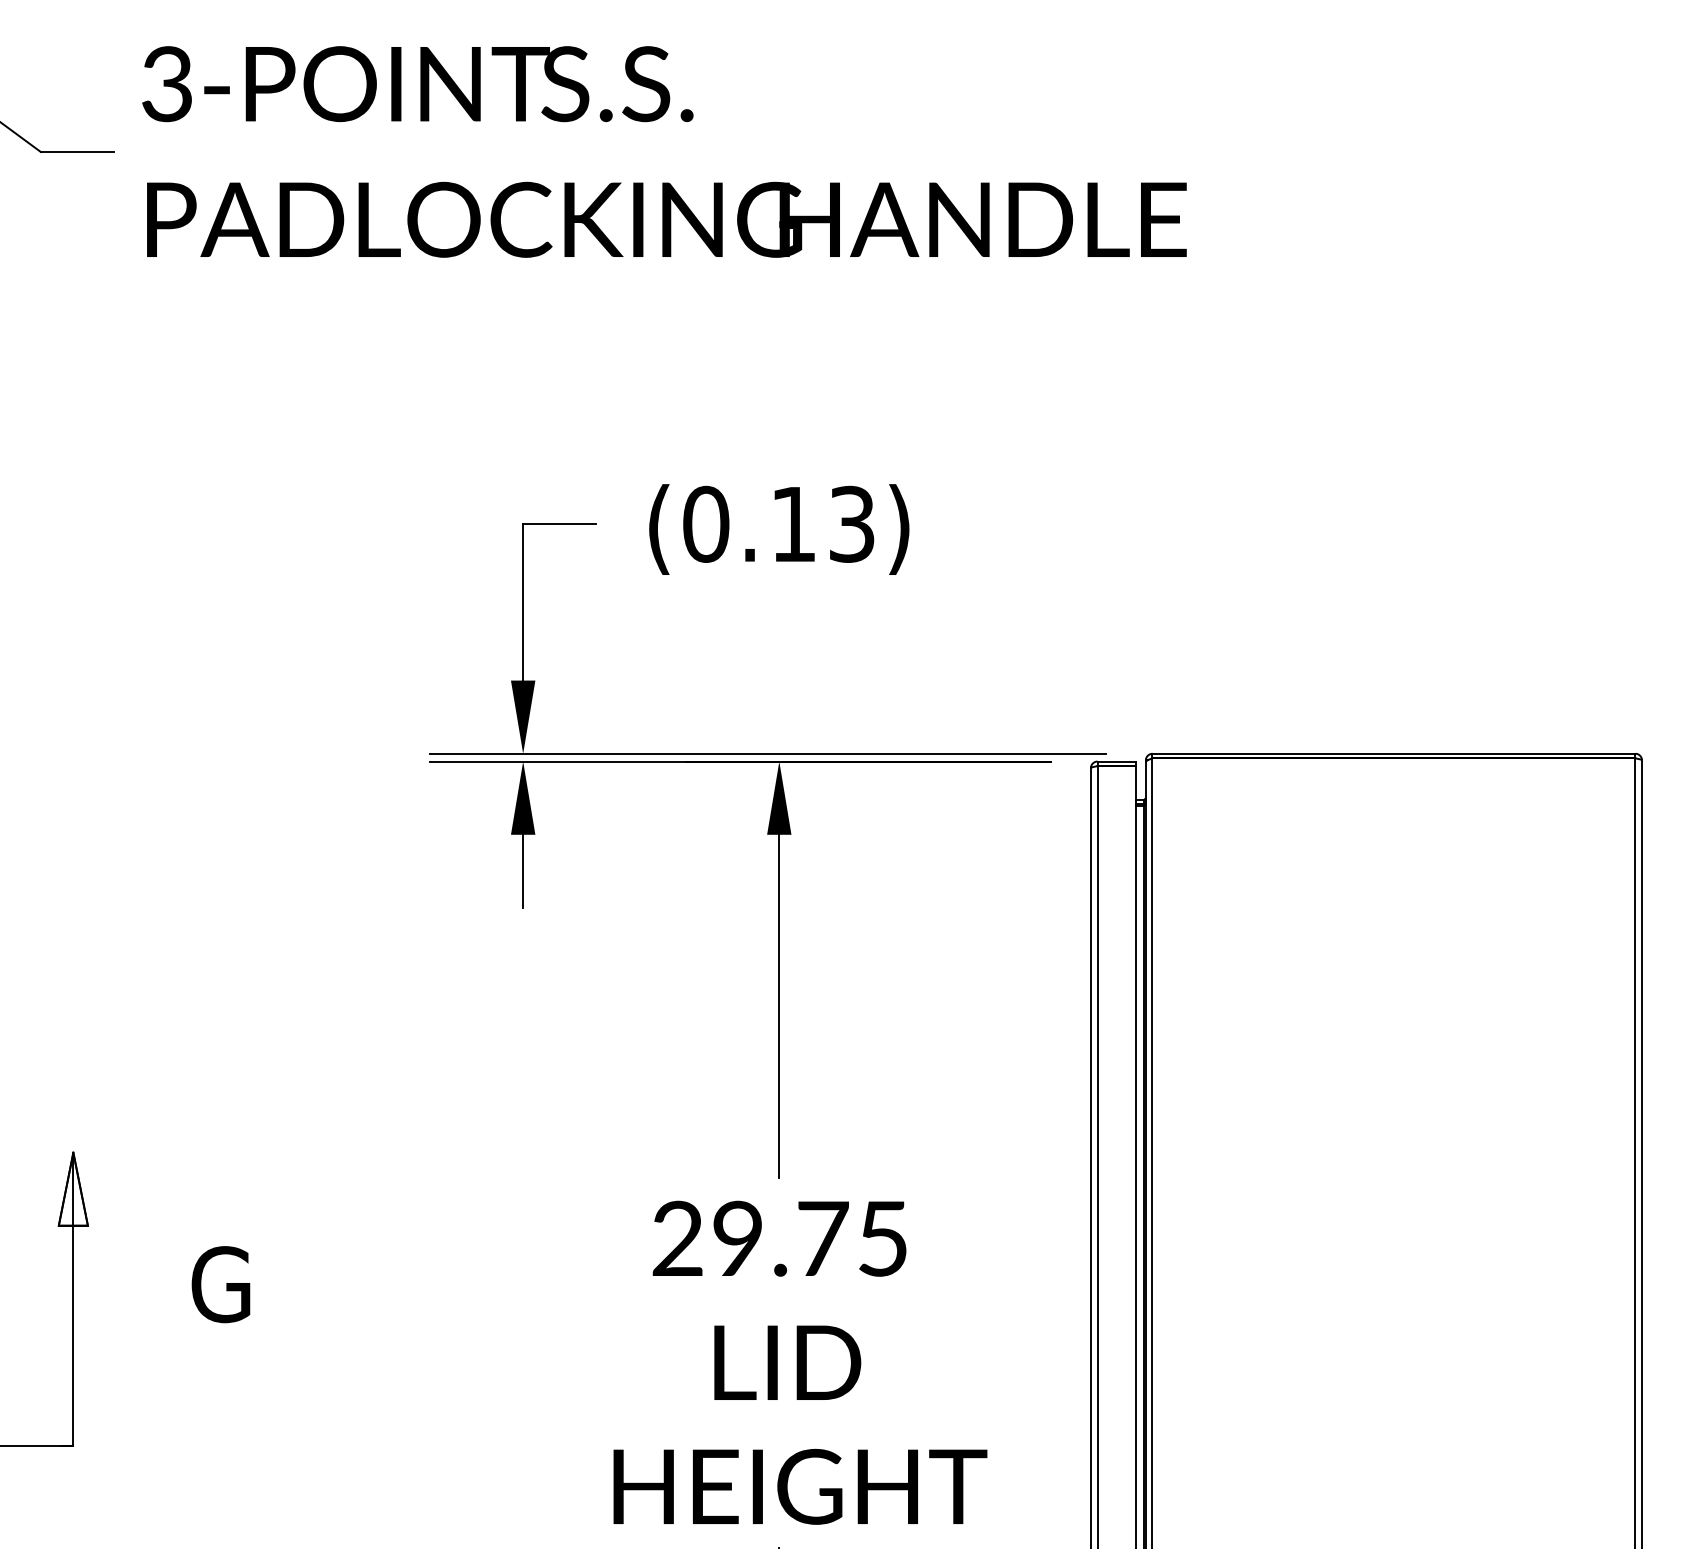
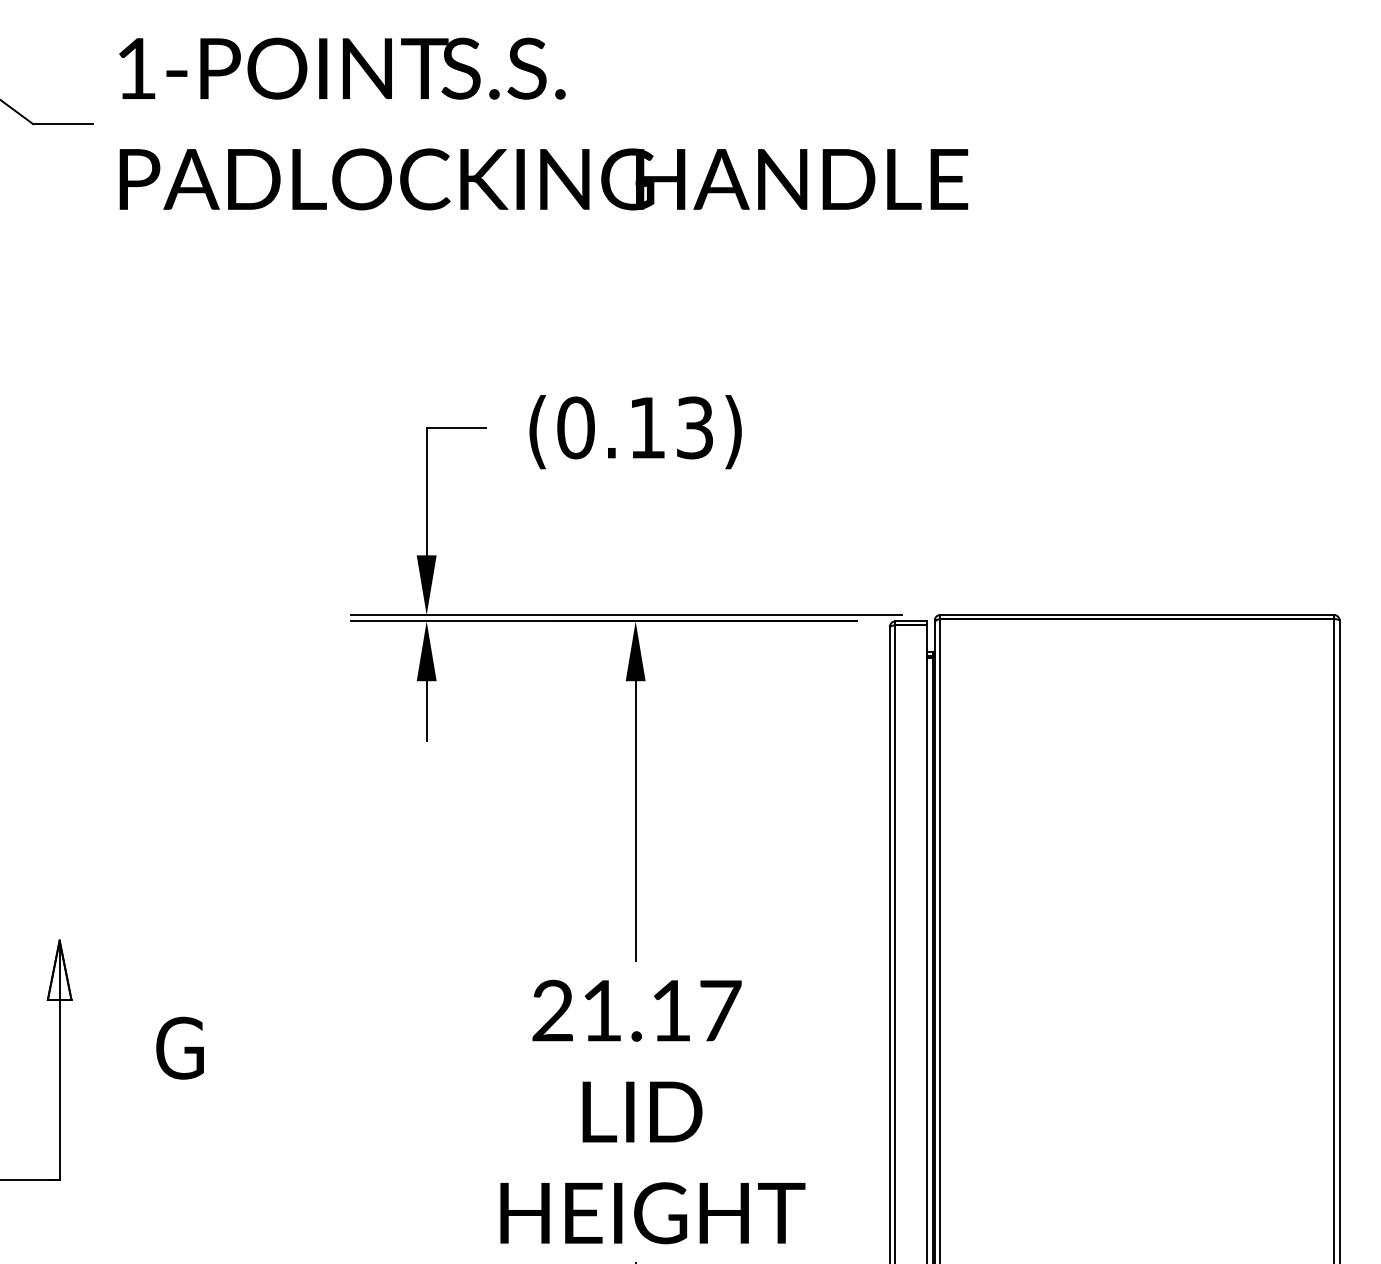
text: (166, 83) -> (135, 68), 3-POINT -> 1-POINT
text: (810, 1238) -> (661, 1010), 29.75 -> 21.17

